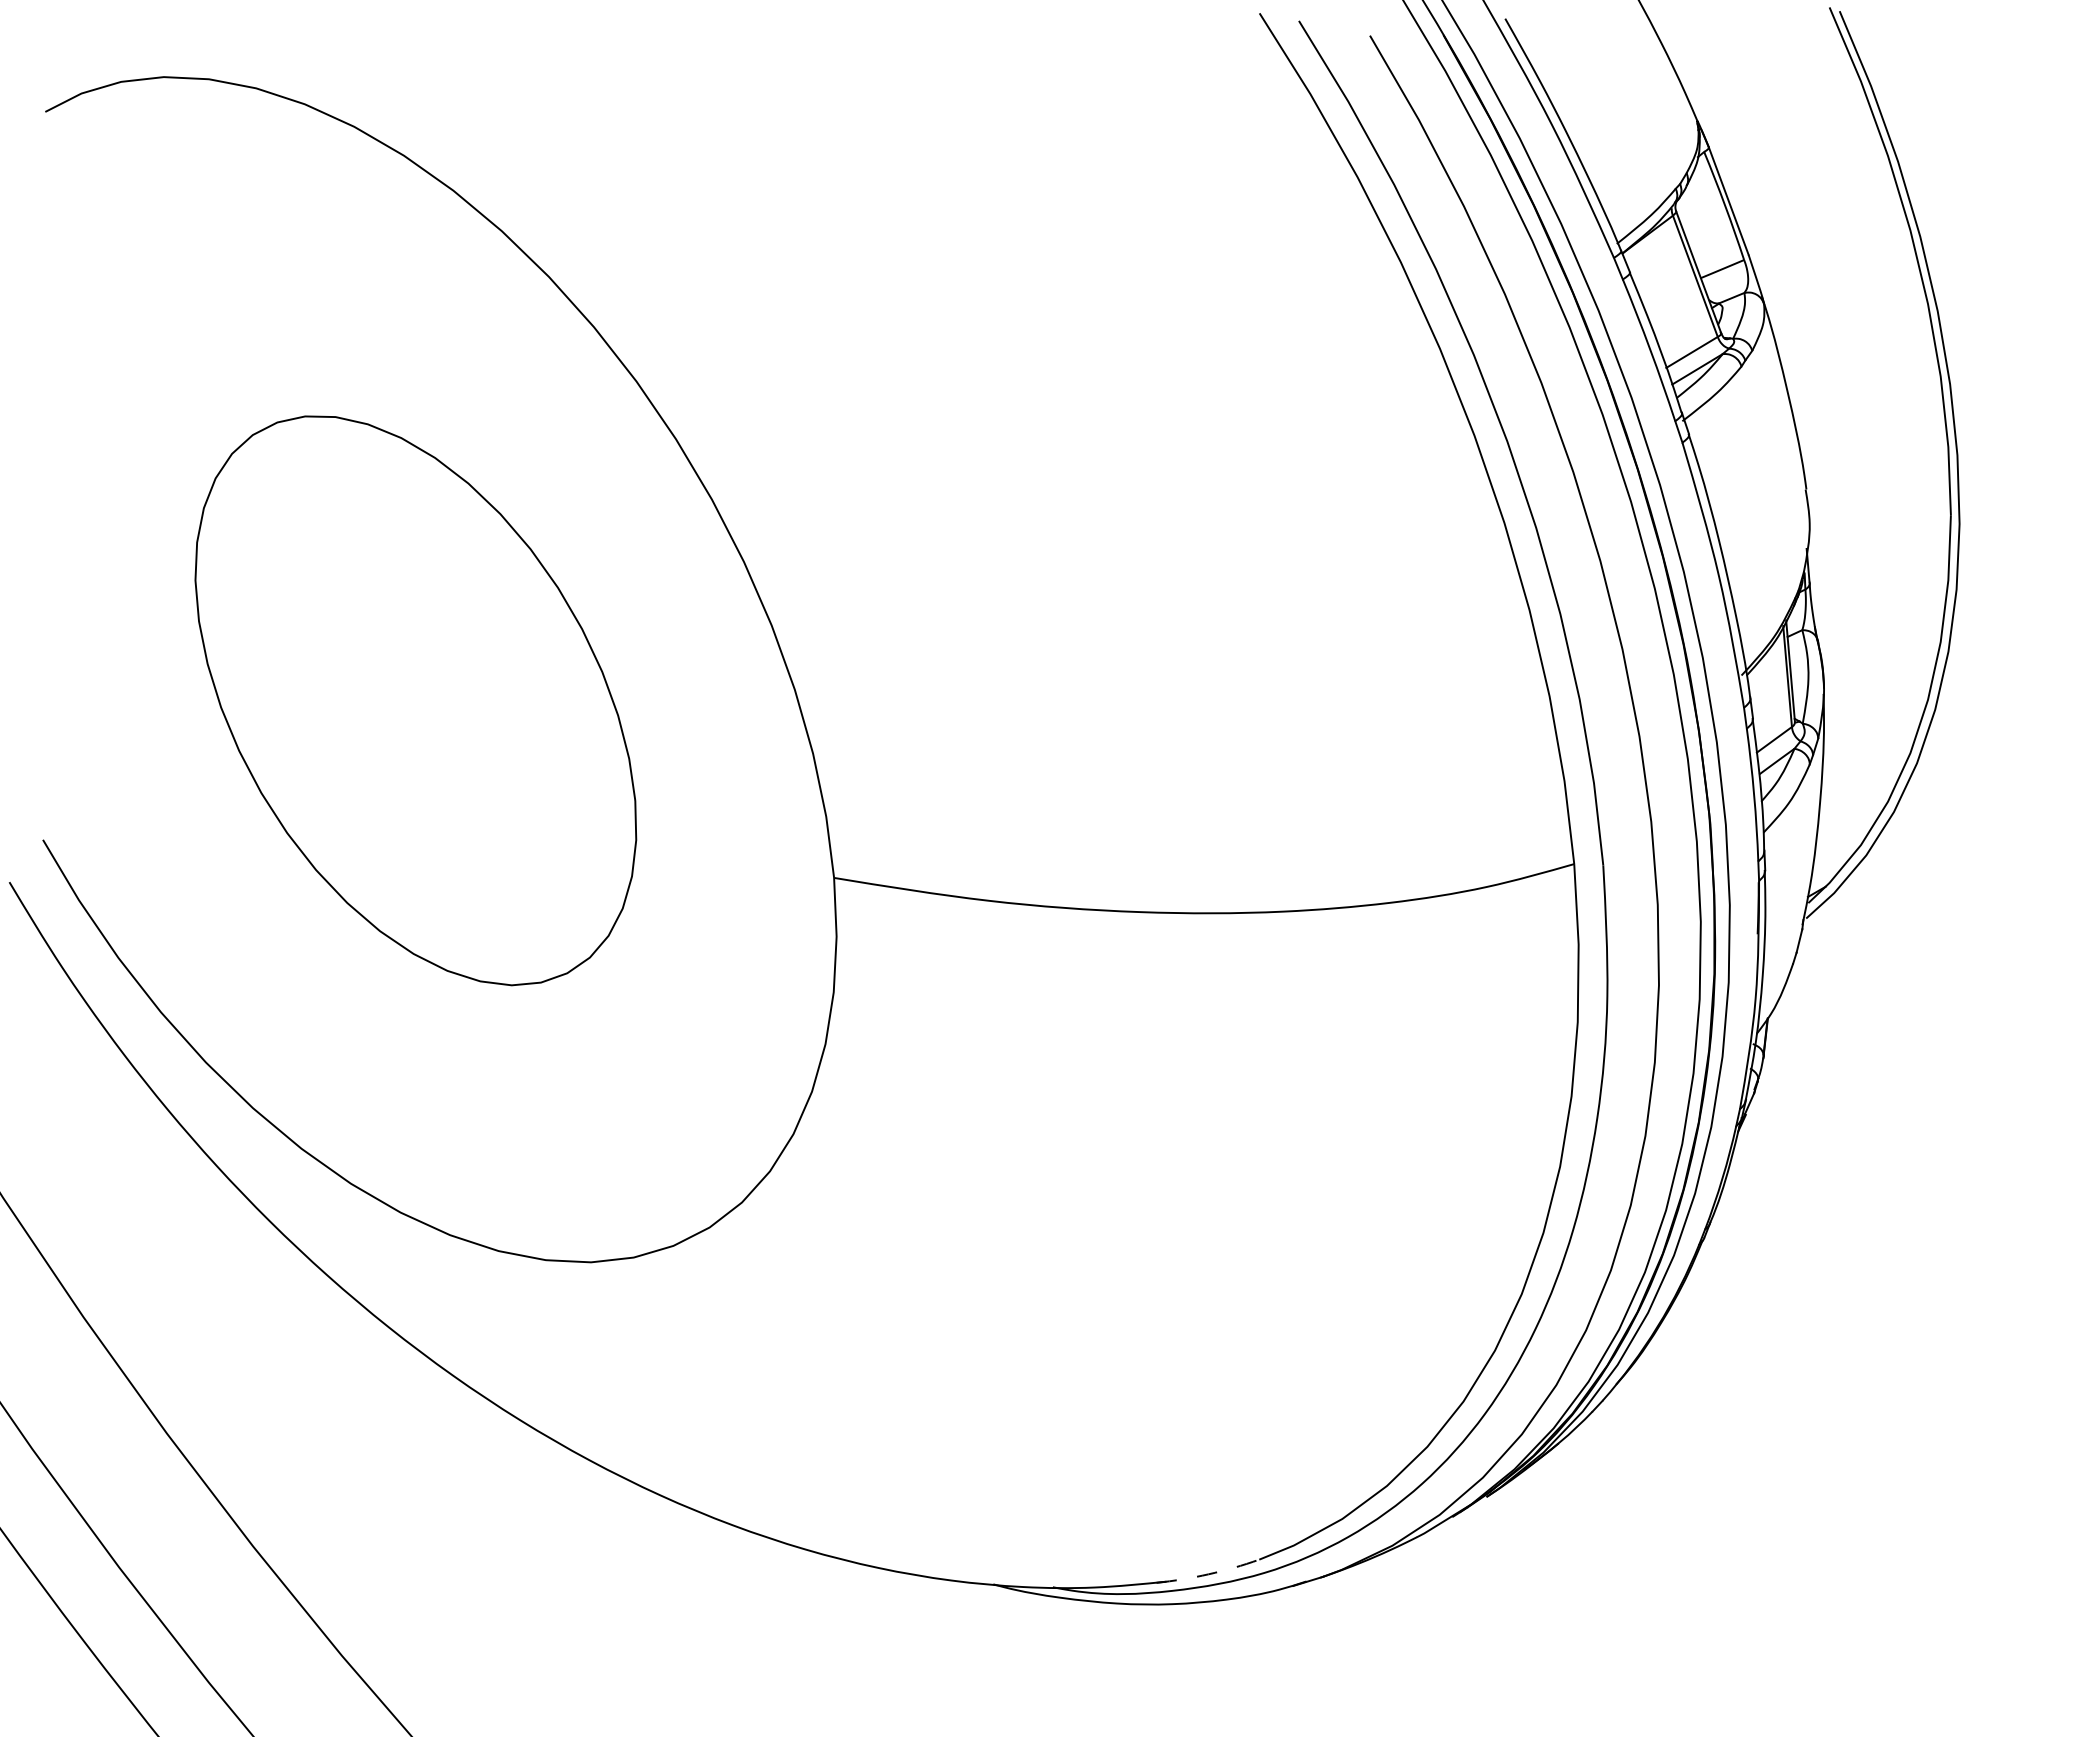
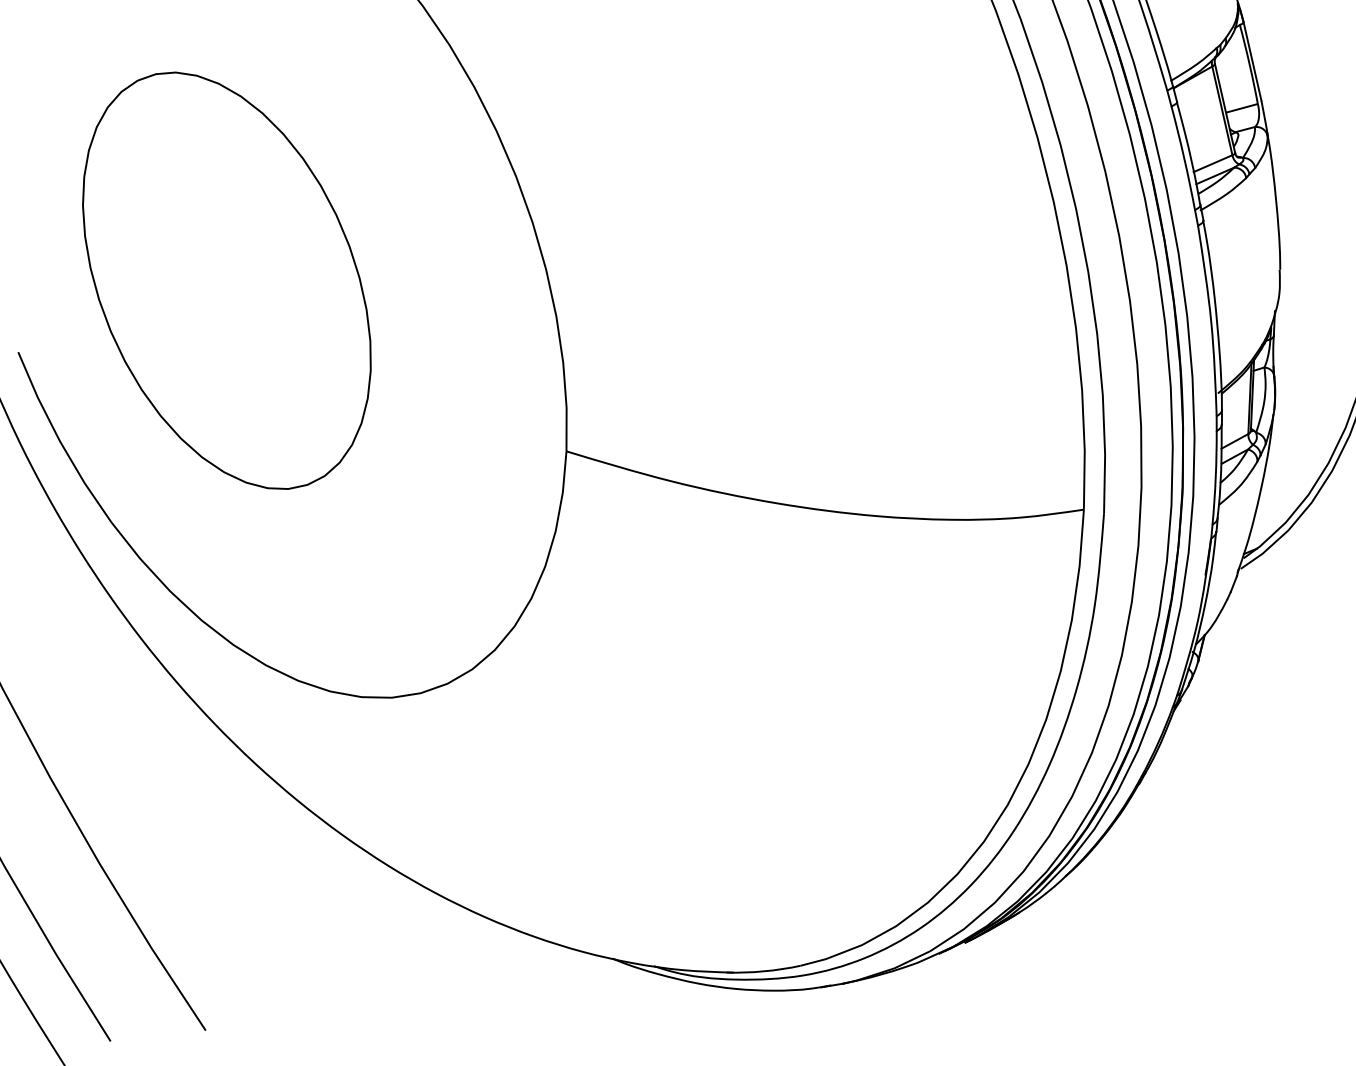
part: (415, 700) -> (226, 280), moved
arc: (1208, 1574) -> (763, 971), dashed -> solid

